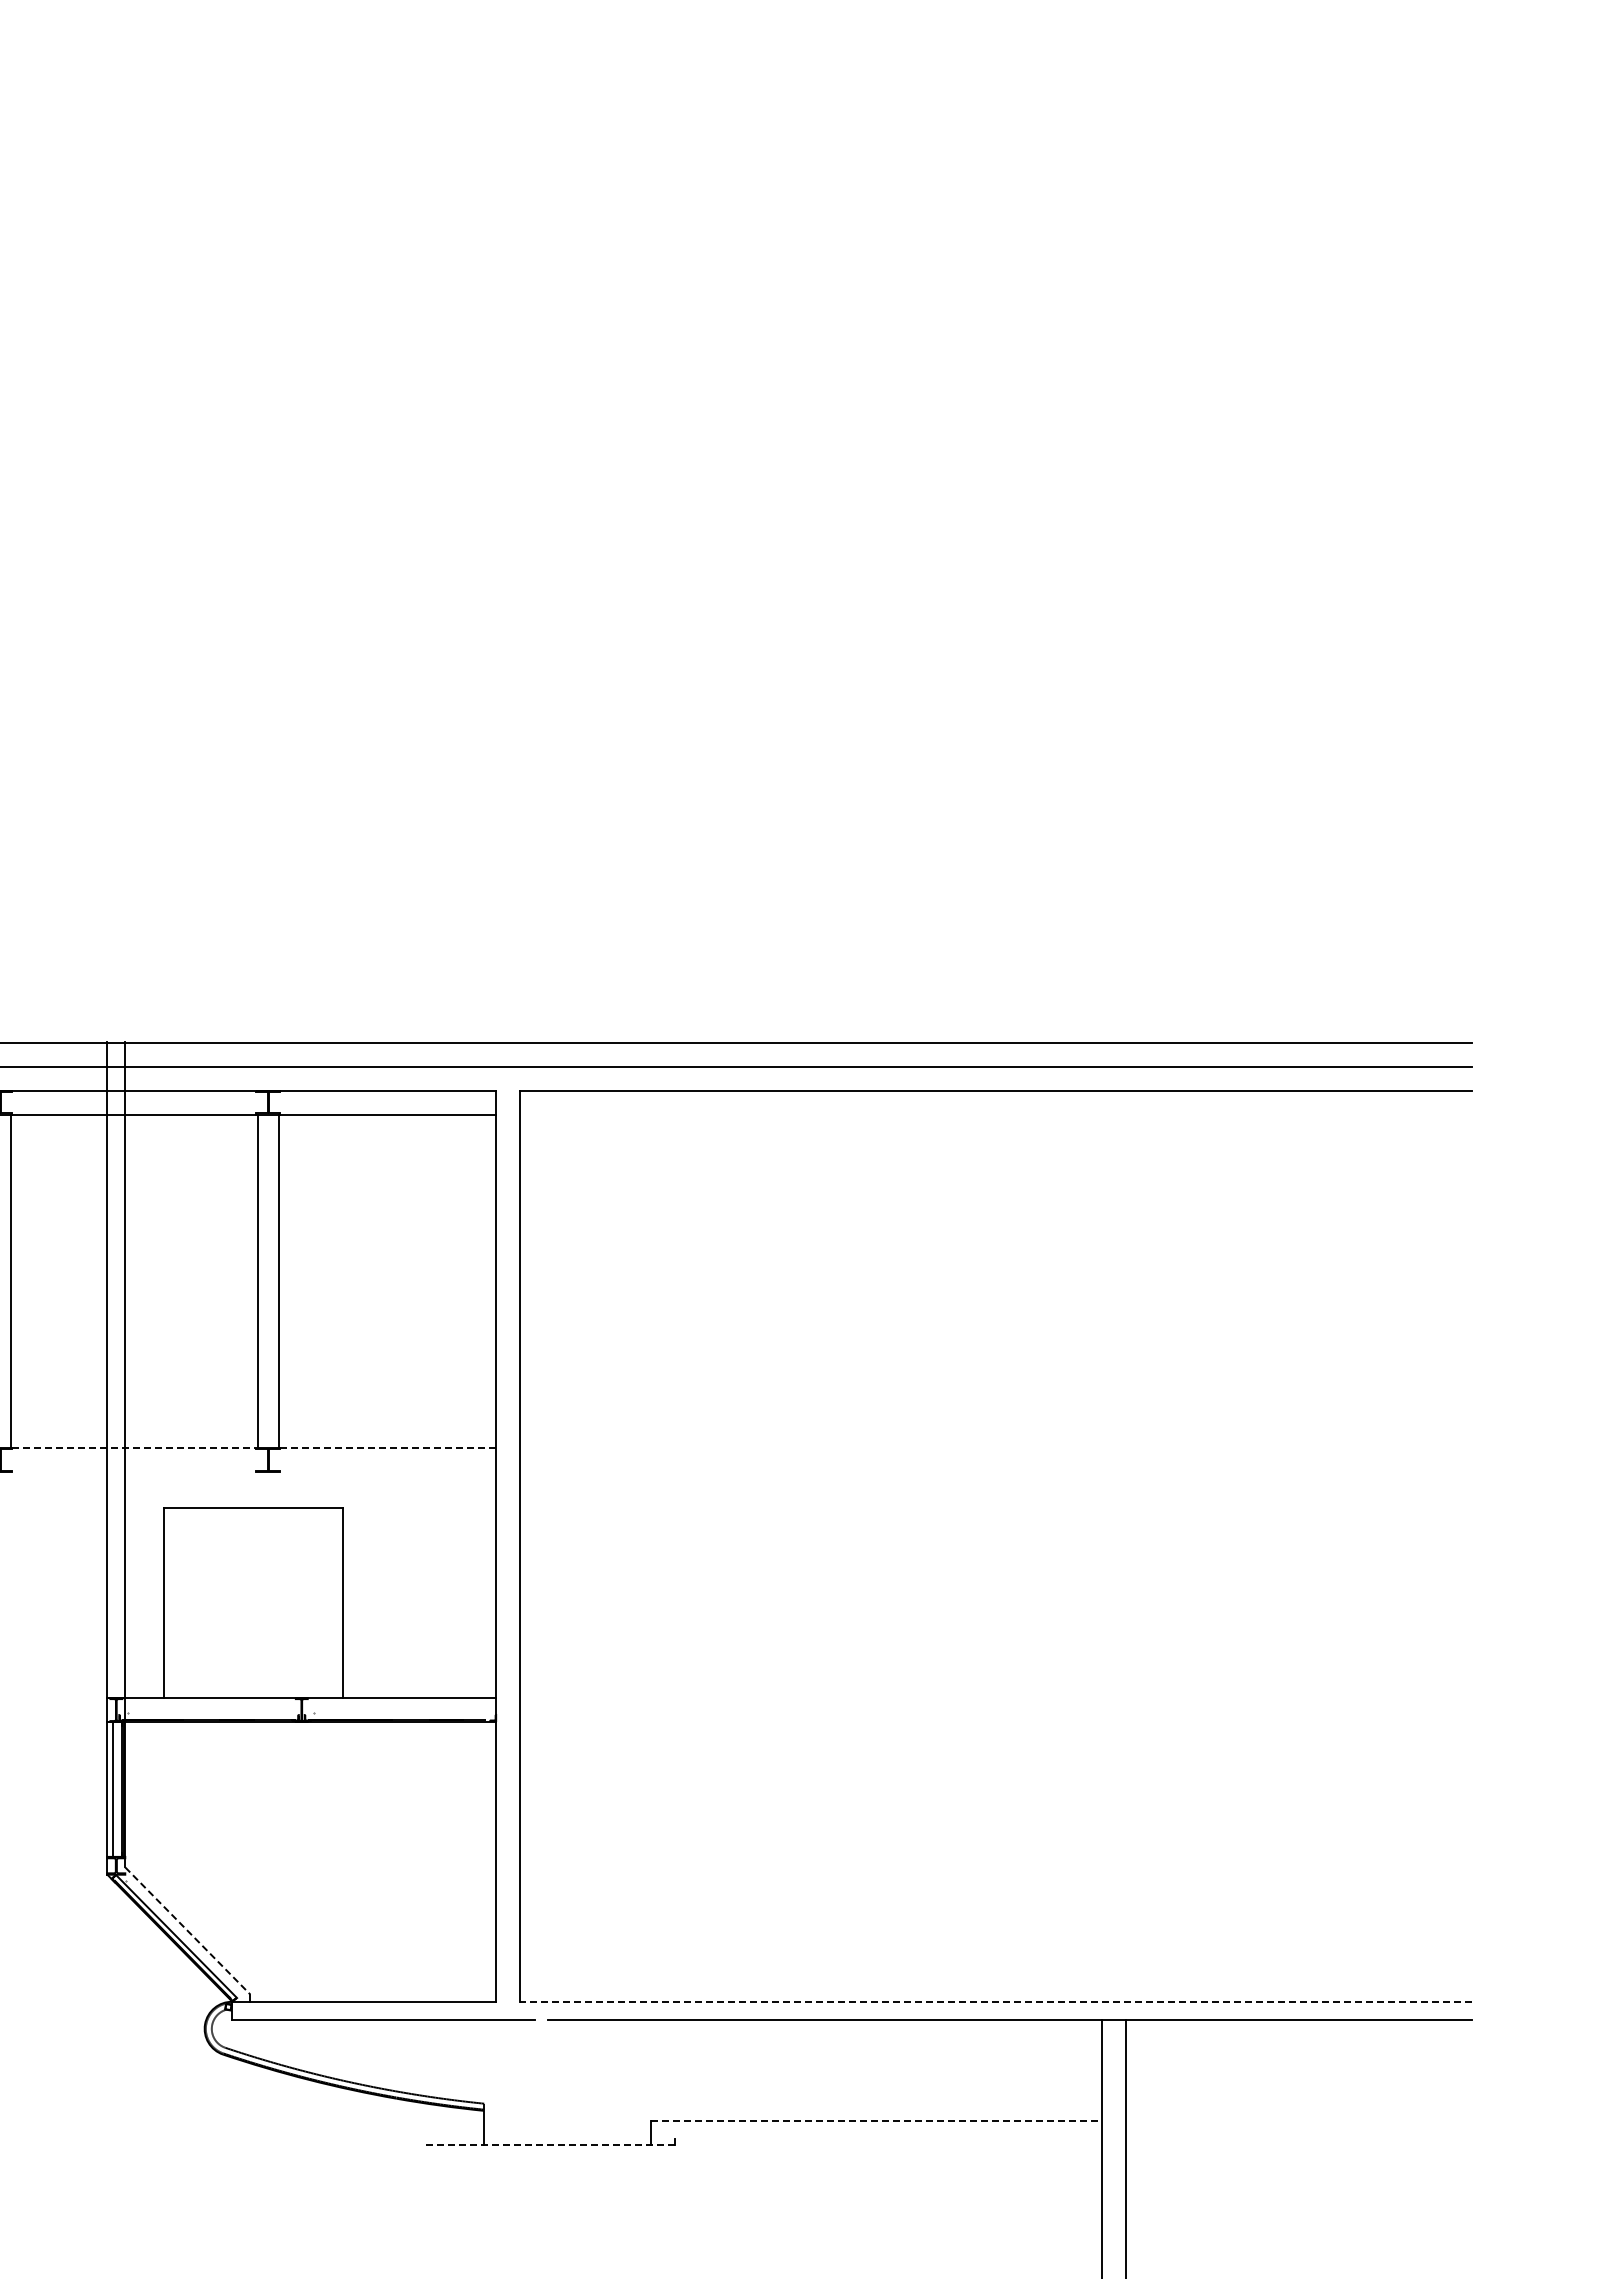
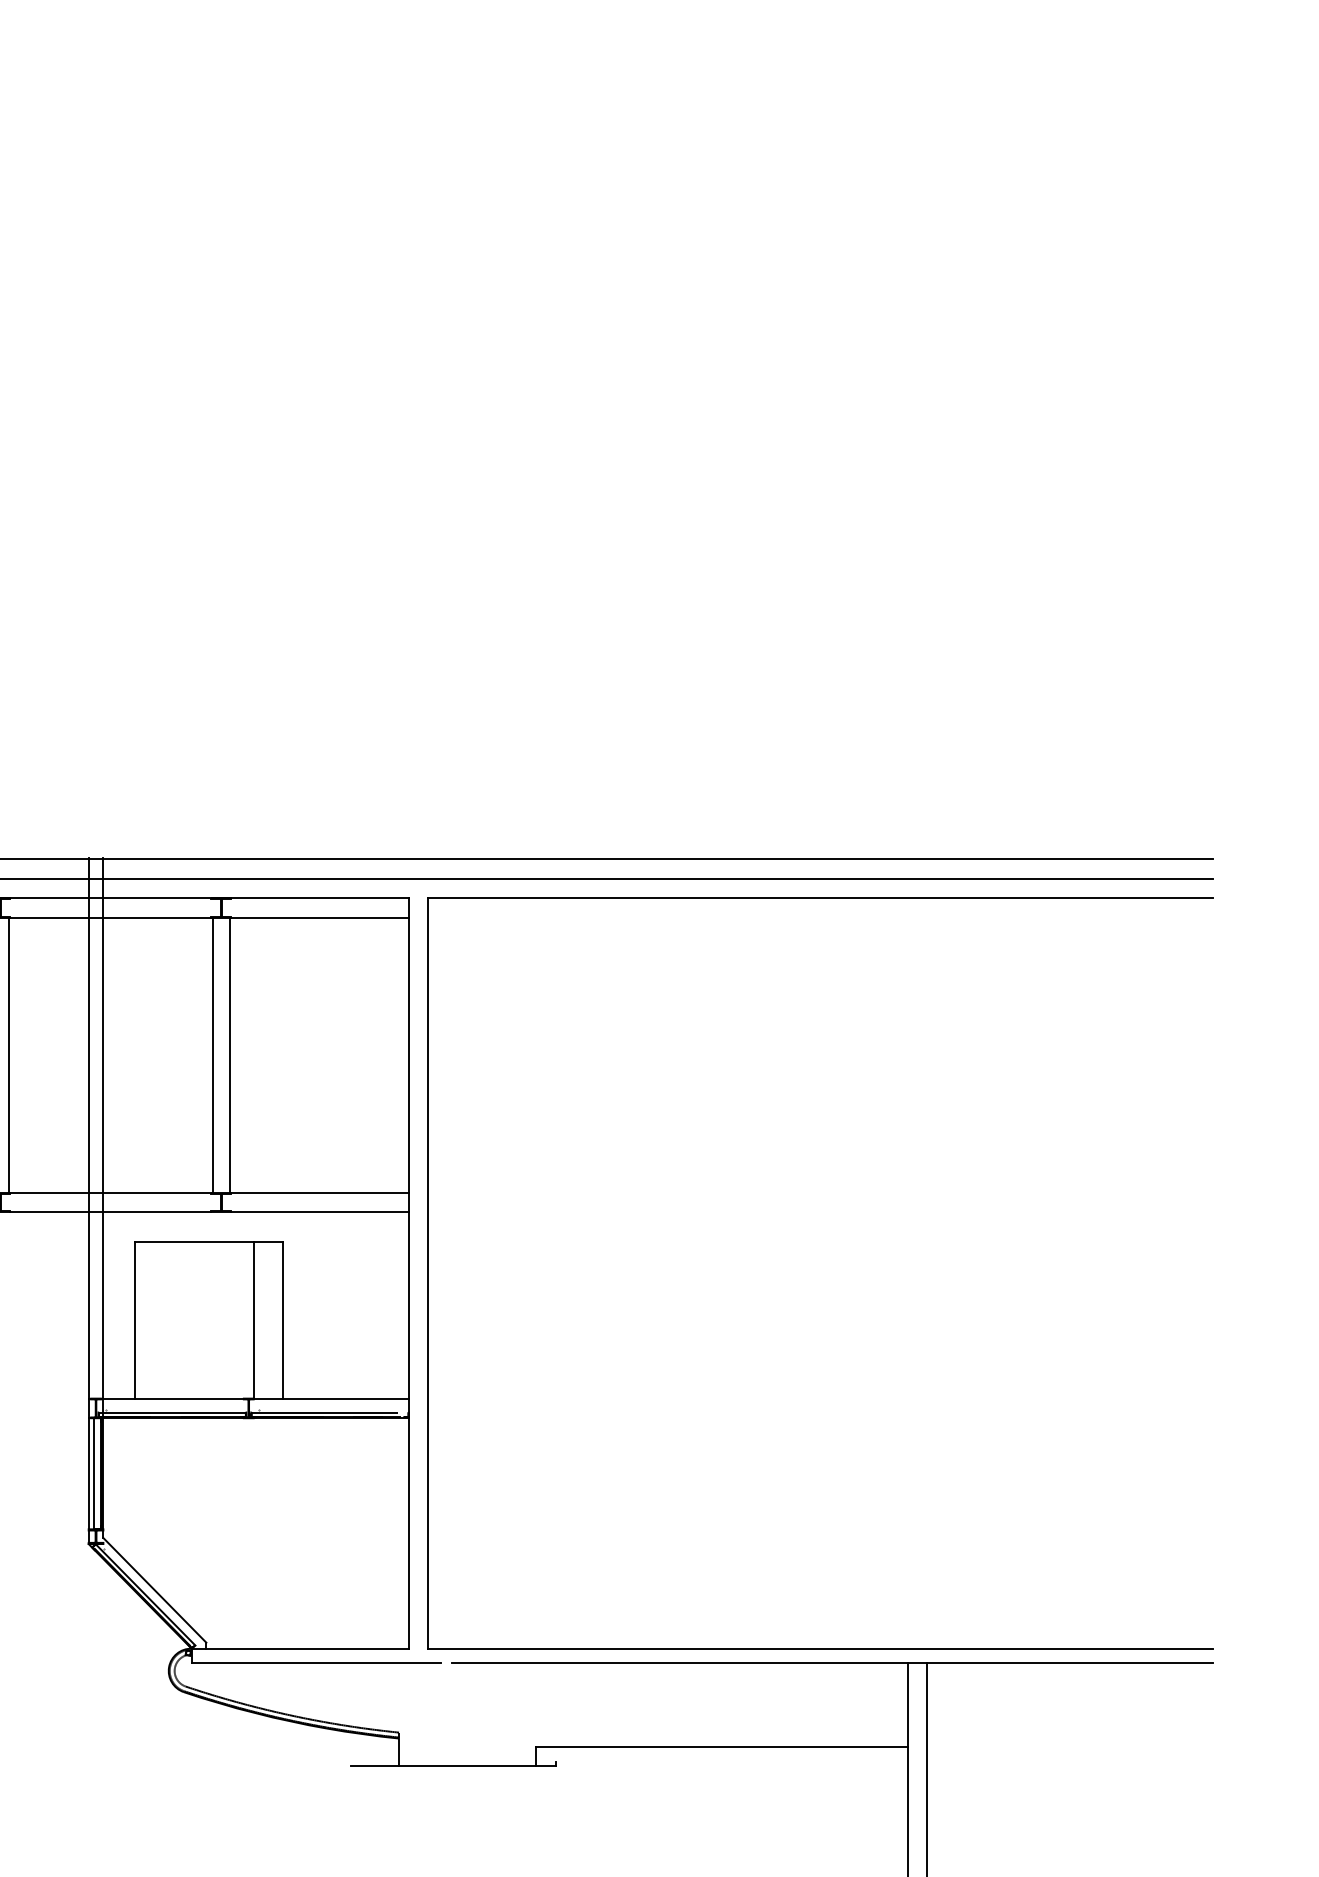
line: (134, 1448) -> (110, 1192), dashed -> solid
line: (388, 1448) -> (320, 1192), dashed -> solid
line: (134, 1471) -> (110, 1211), added
line: (388, 1471) -> (320, 1211), added
line: (307, 1602) -> (253, 1319), added
line: (208, 1715) -> (171, 1412), added
line: (400, 1715) -> (330, 1412), added
line: (188, 1931) -> (155, 1590), dashed -> solid
line: (995, 2001) -> (820, 1648), dashed -> solid
line: (876, 2120) -> (722, 1746), dashed -> solid
line: (550, 2144) -> (453, 1766), dashed -> solid

